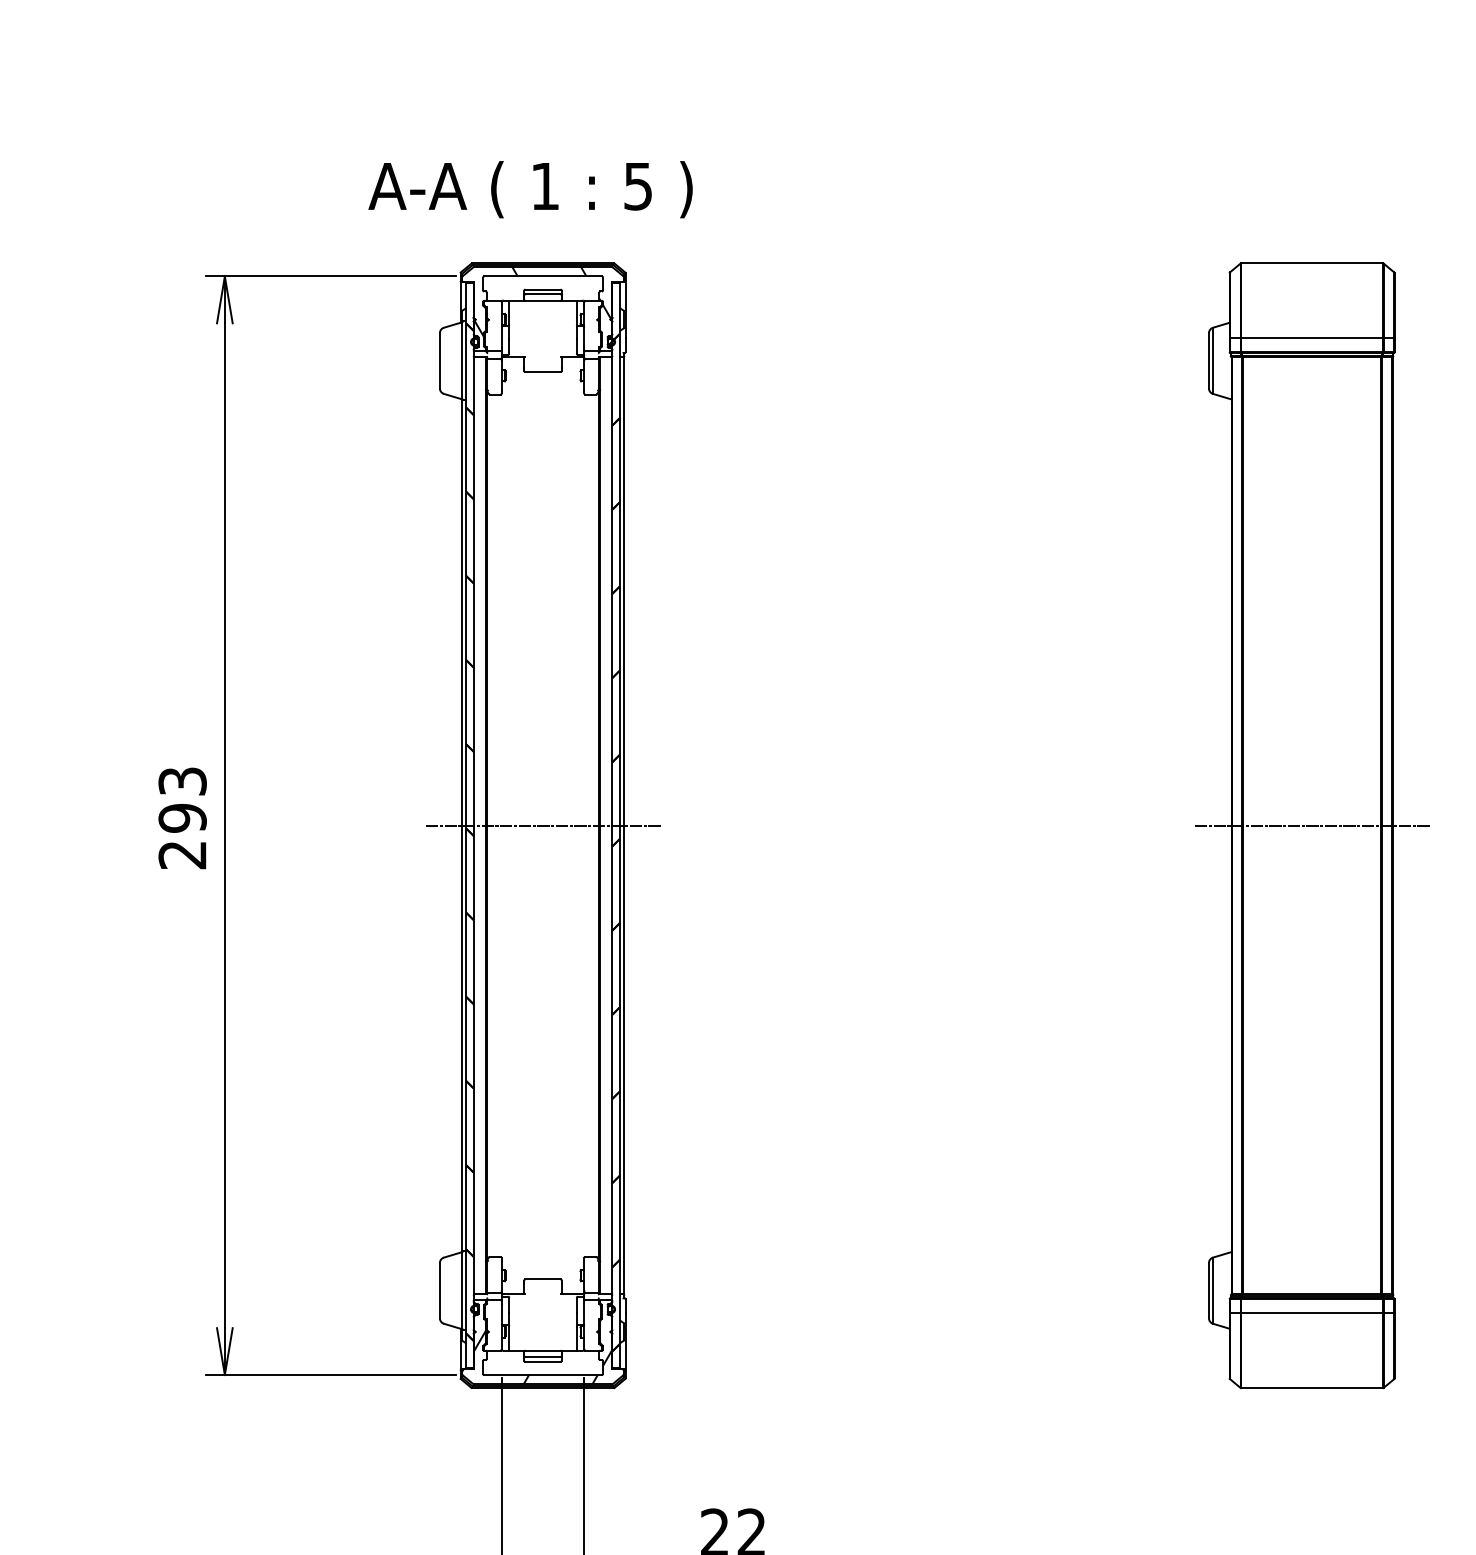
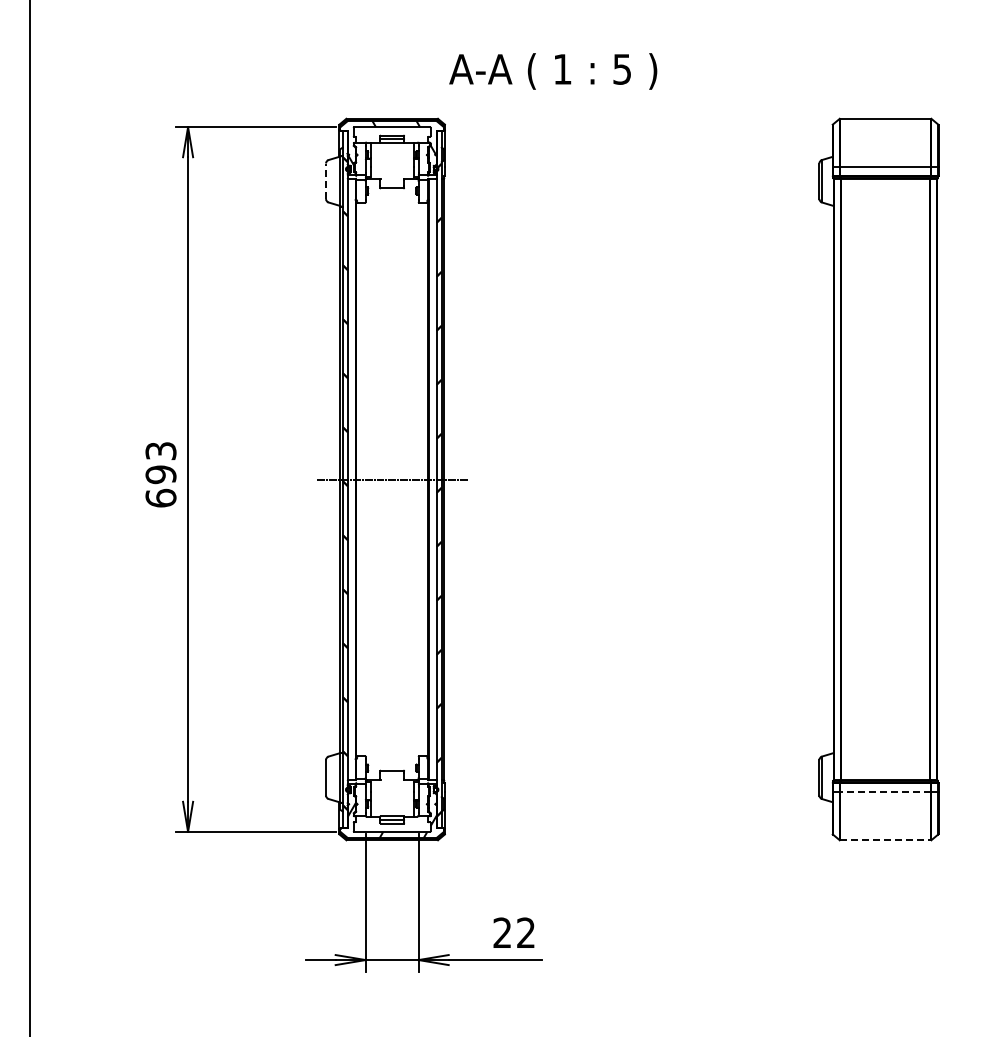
text: (531, 189) -> (553, 71), moved
line: (440, 361) -> (326, 181), solid -> dashed
line: (1311, 825) -> (885, 479), removed
text: (181, 853) -> (160, 497), 293 -> 693
line: (1311, 1313) -> (885, 792), solid -> dashed
line: (1313, 1388) -> (886, 840), solid -> dashed

